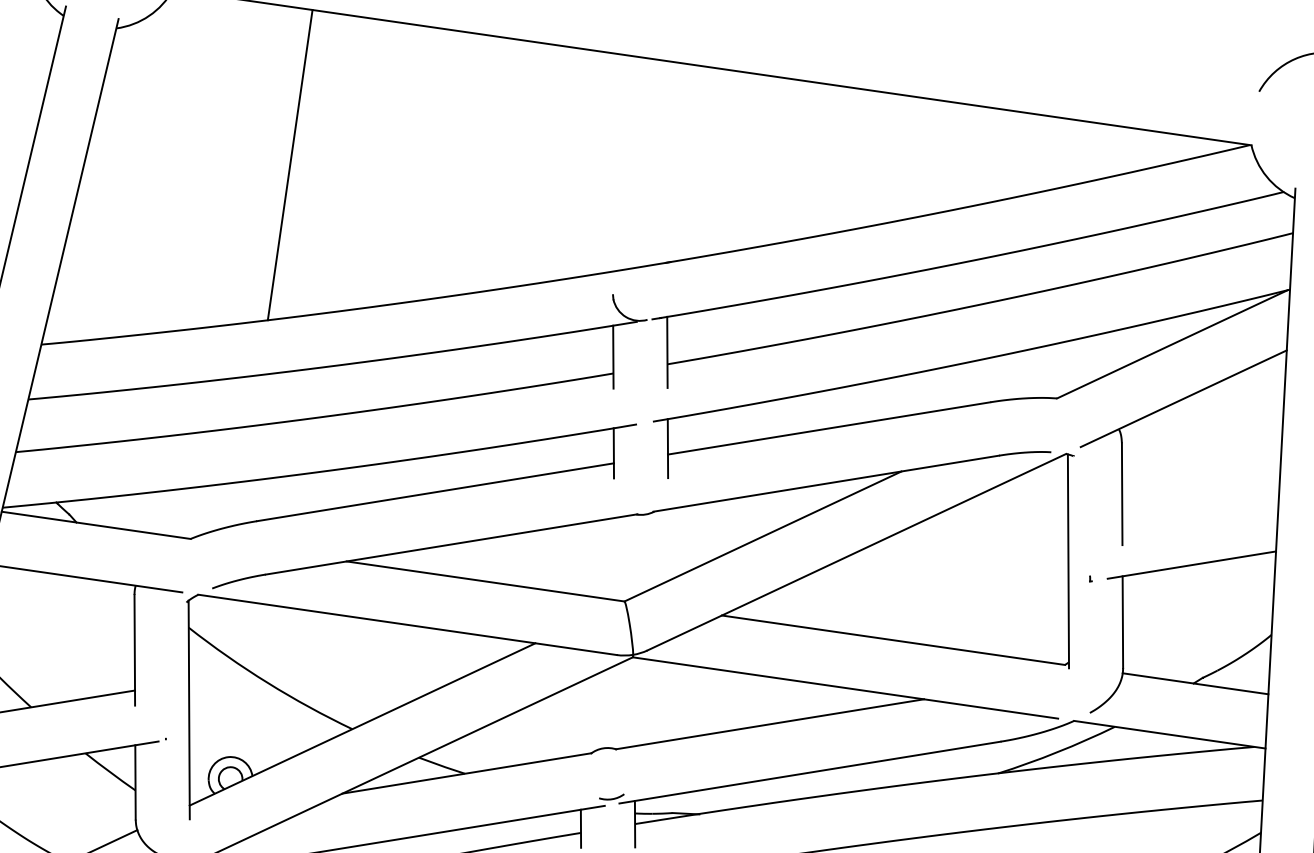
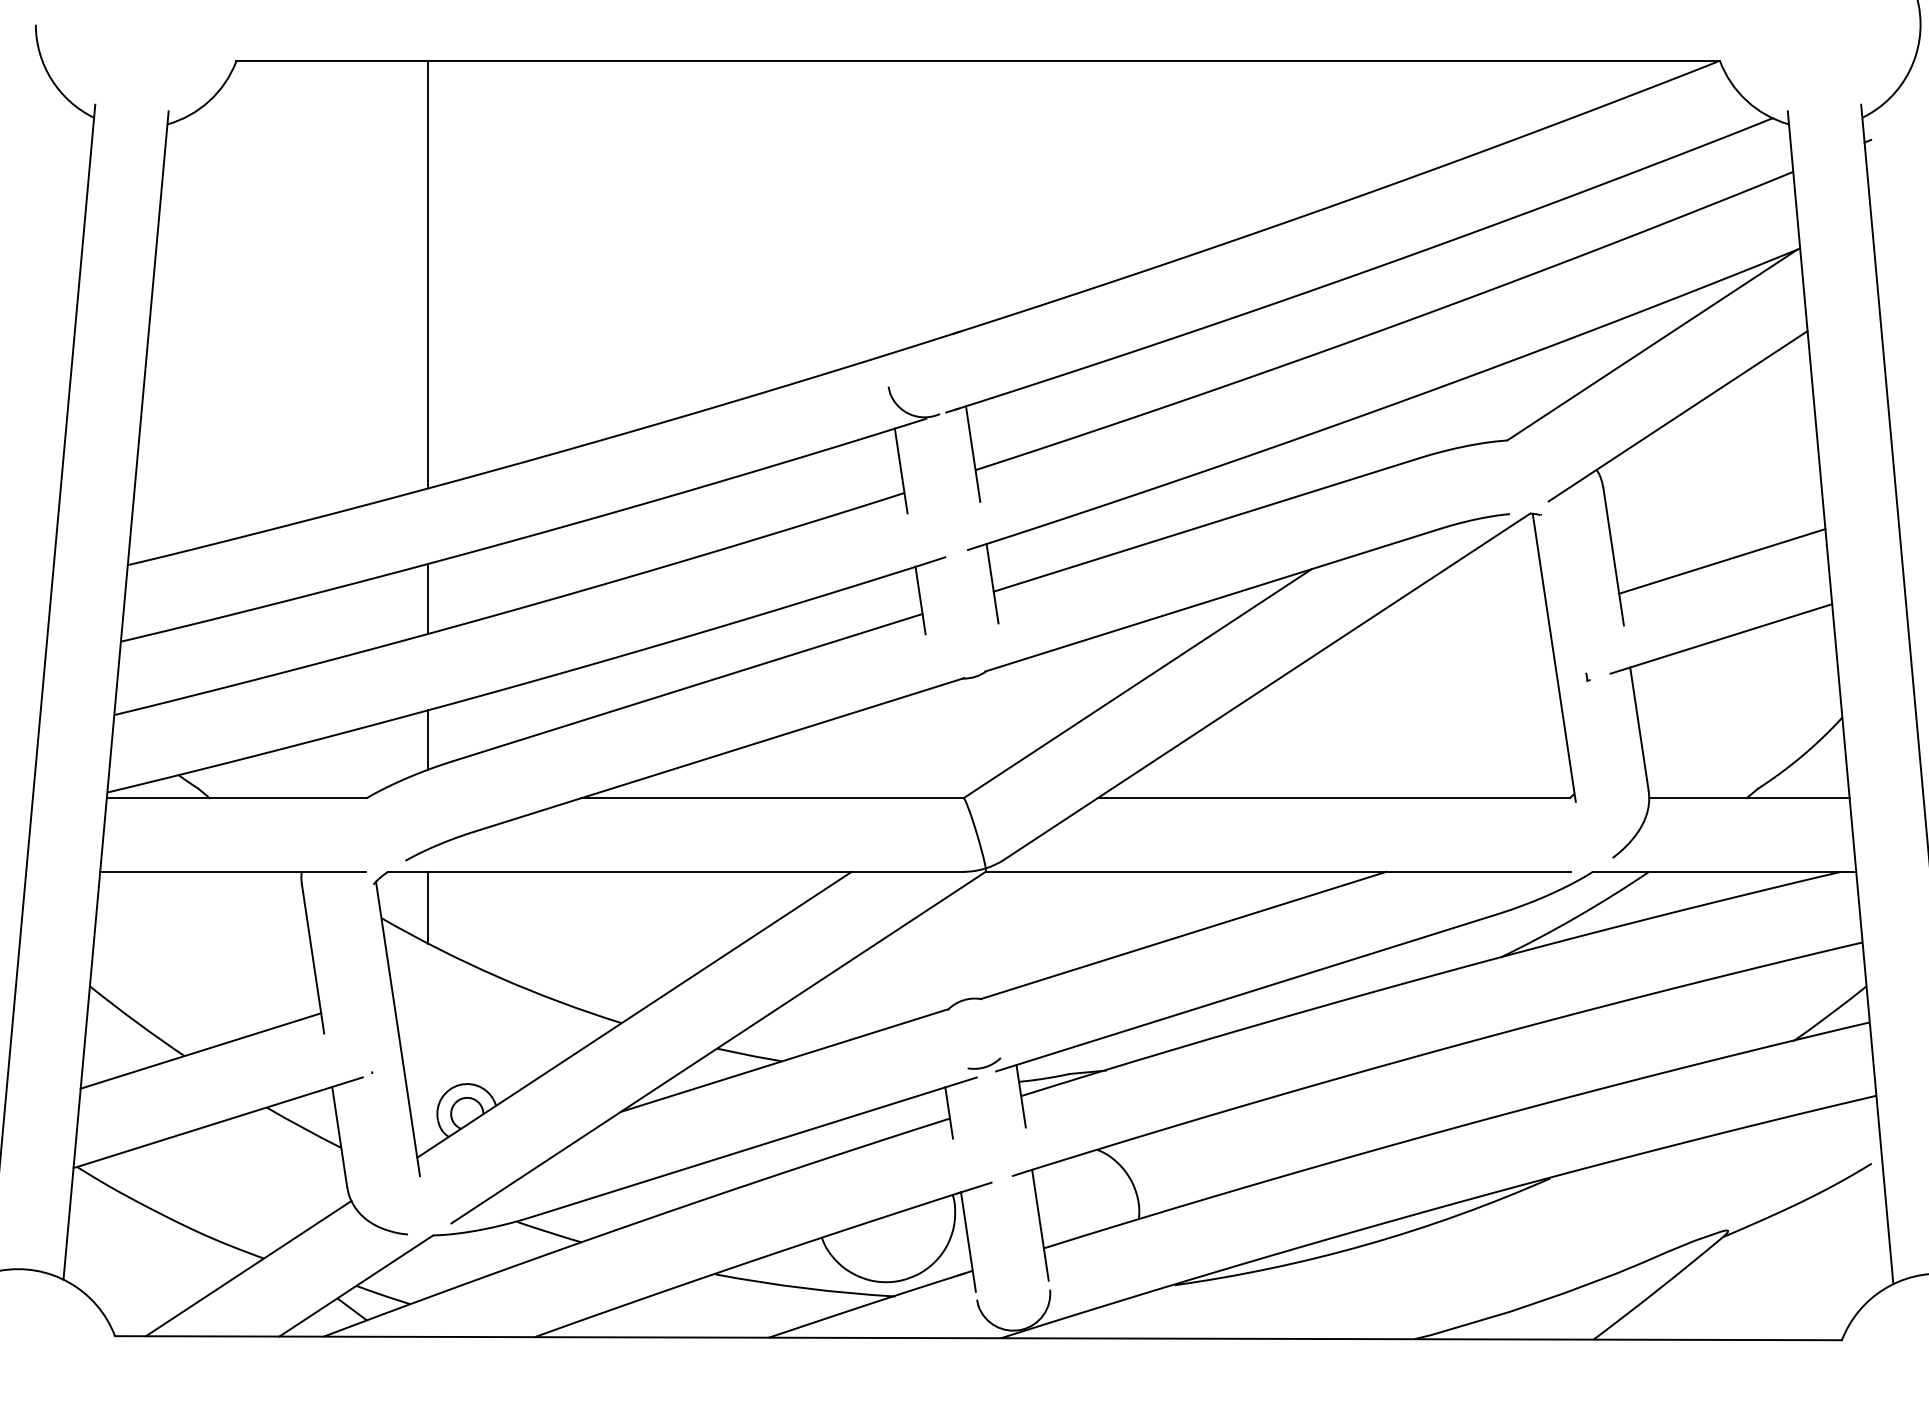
line: (256, 400) -> (428, 598), added
line: (241, 502) -> (428, 739), added
line: (1200, 508) -> (1722, 561), added
line: (224, 624) -> (428, 907), added

